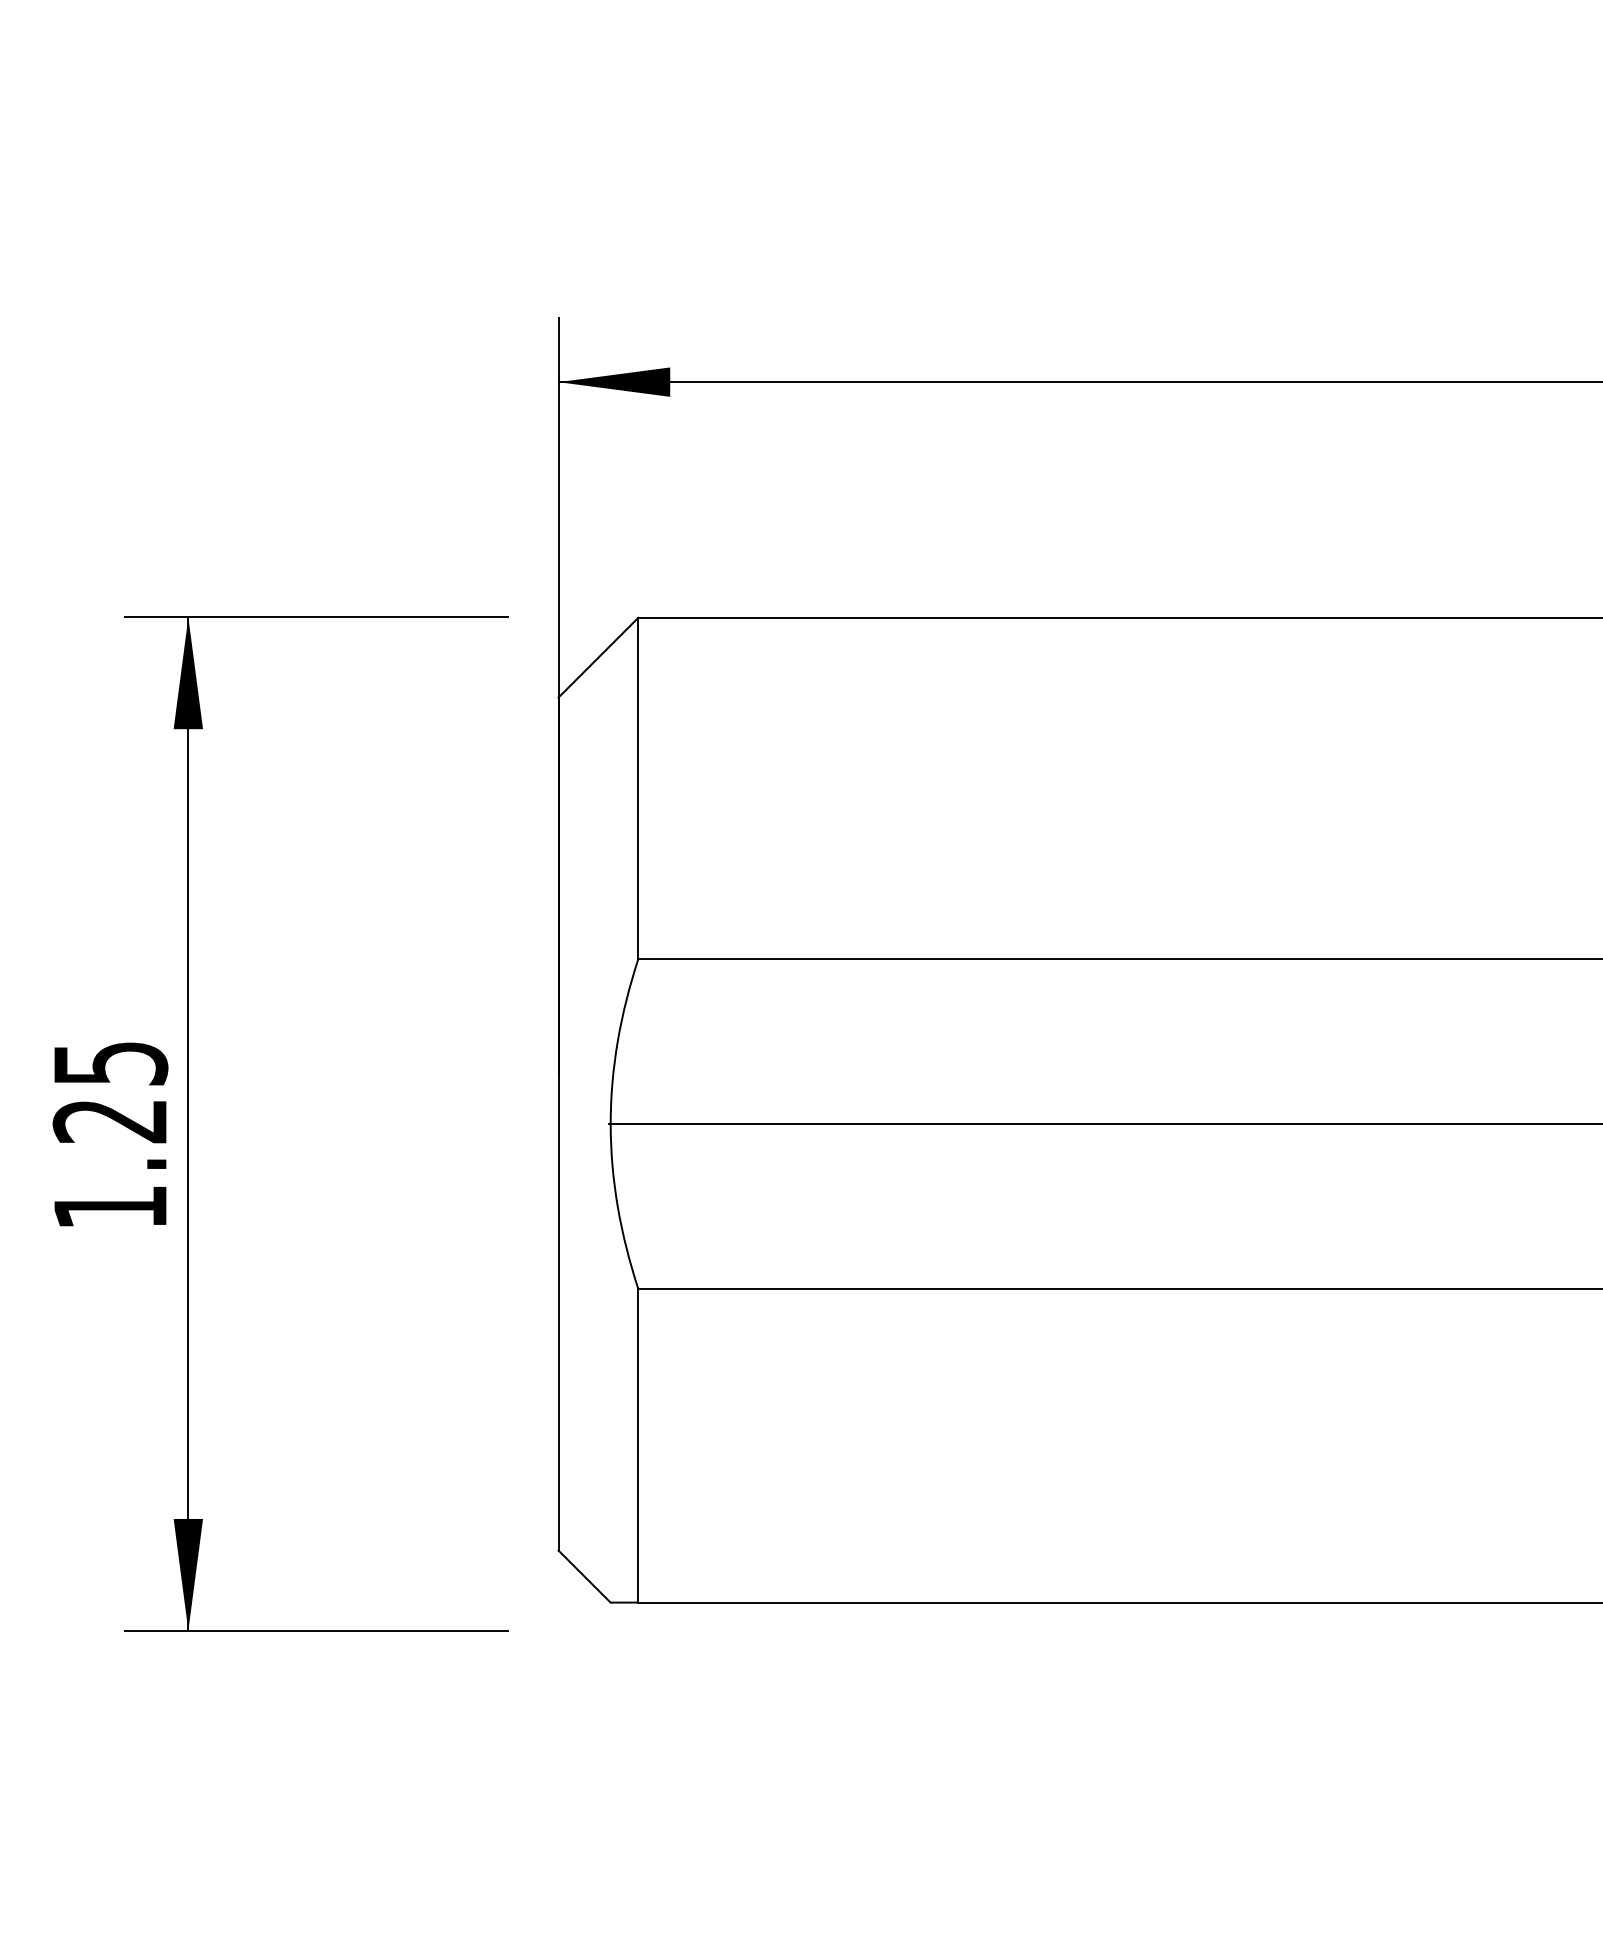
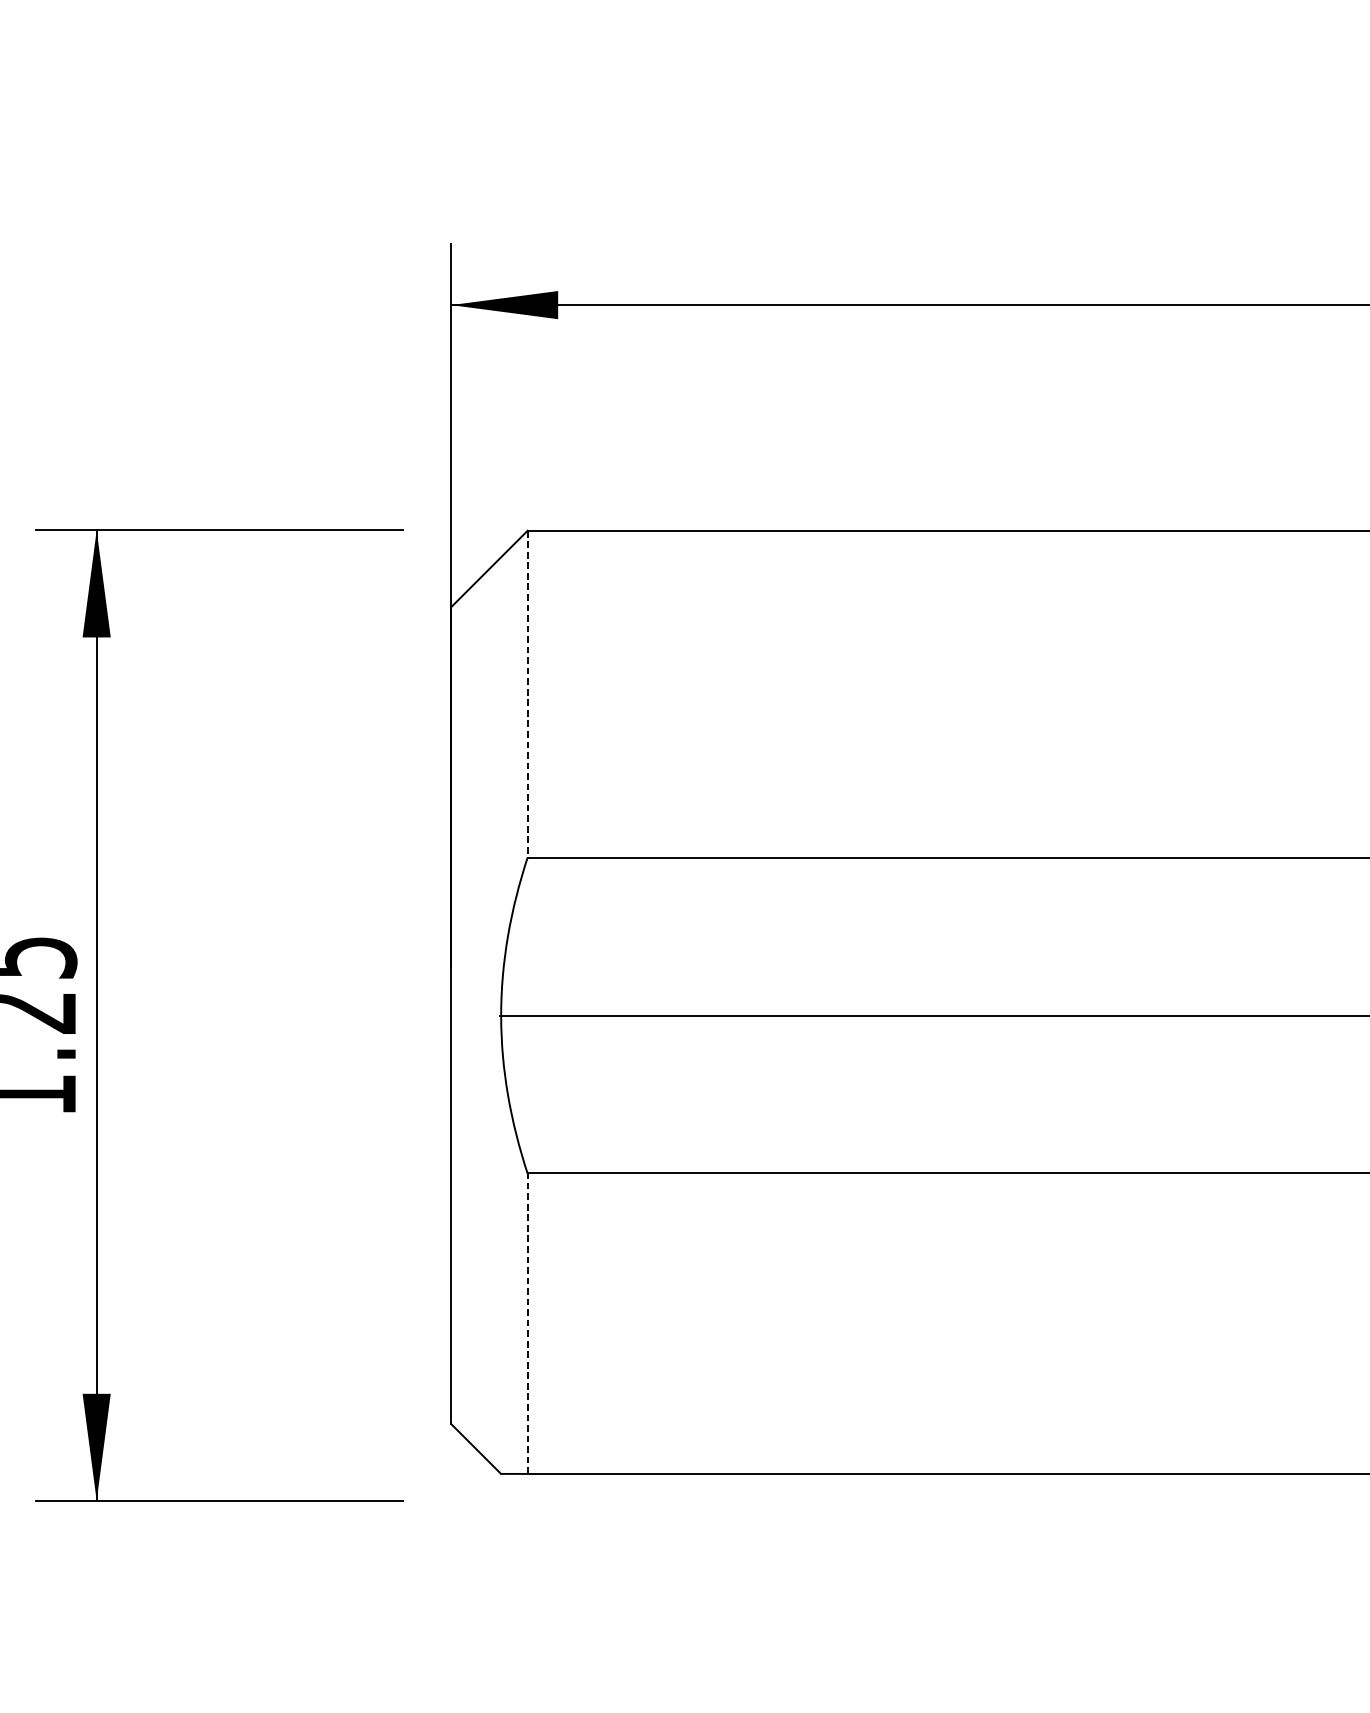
line: (638, 788) -> (527, 694), solid -> dashed
line: (638, 1445) -> (527, 1323), solid -> dashed

